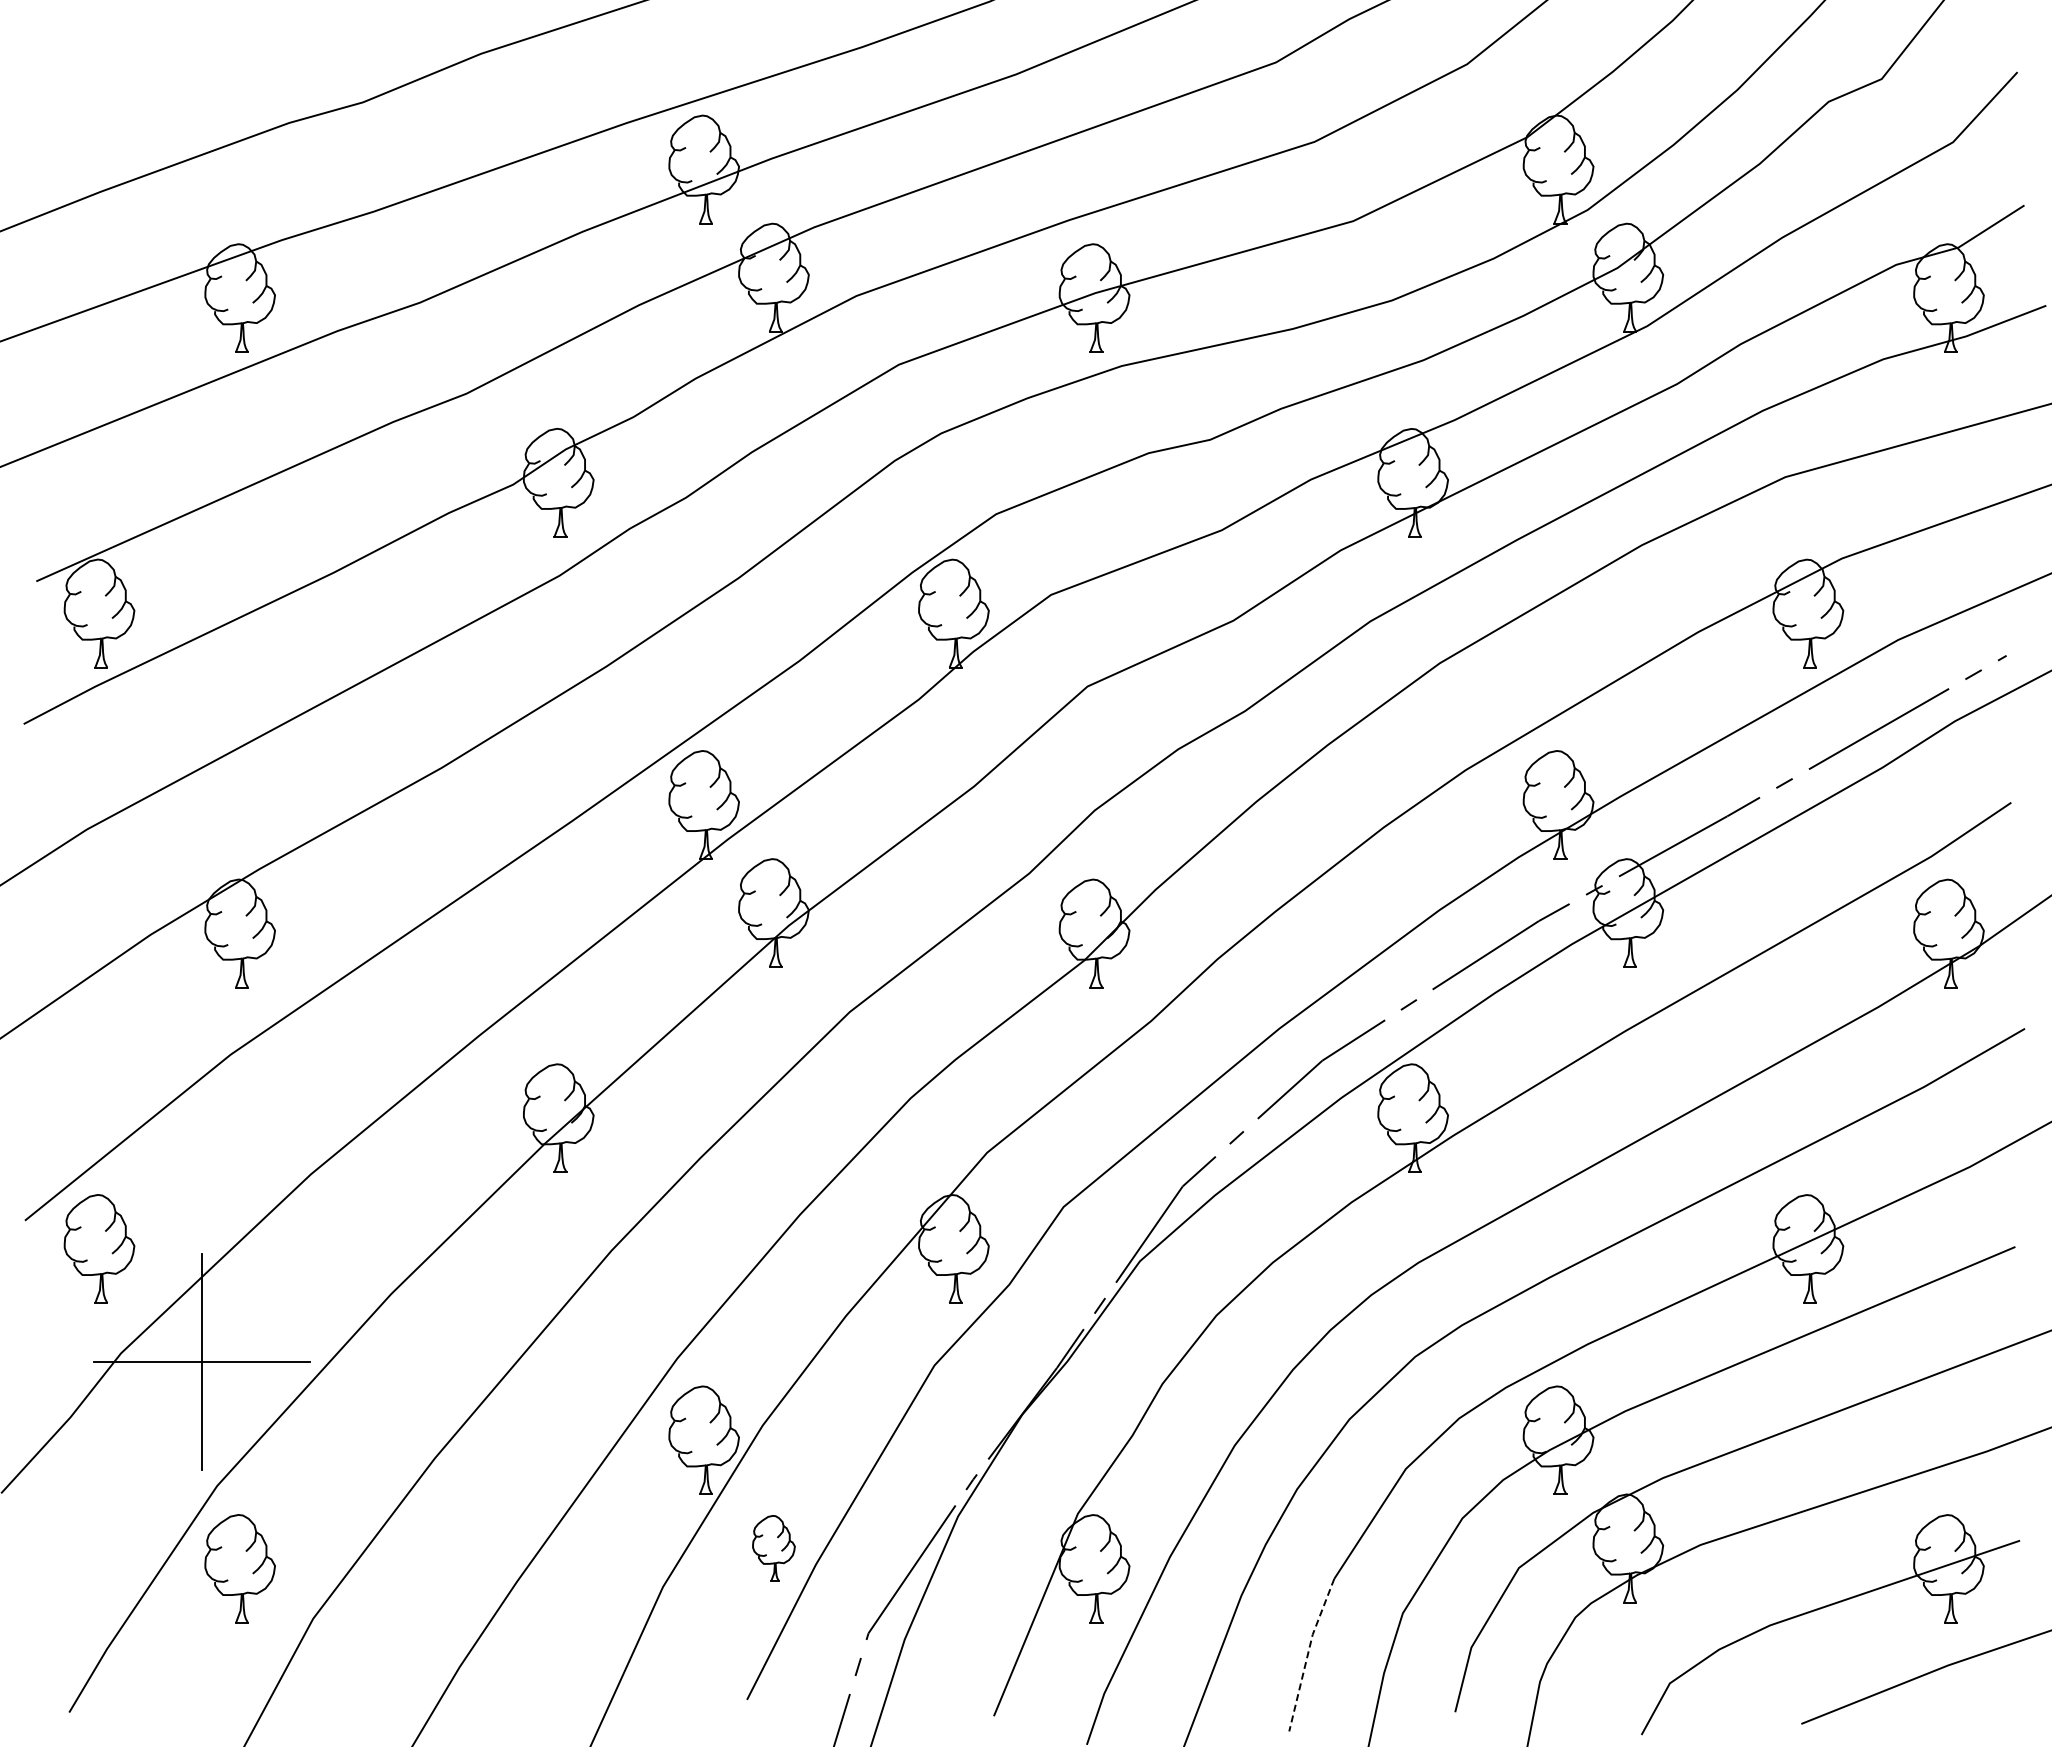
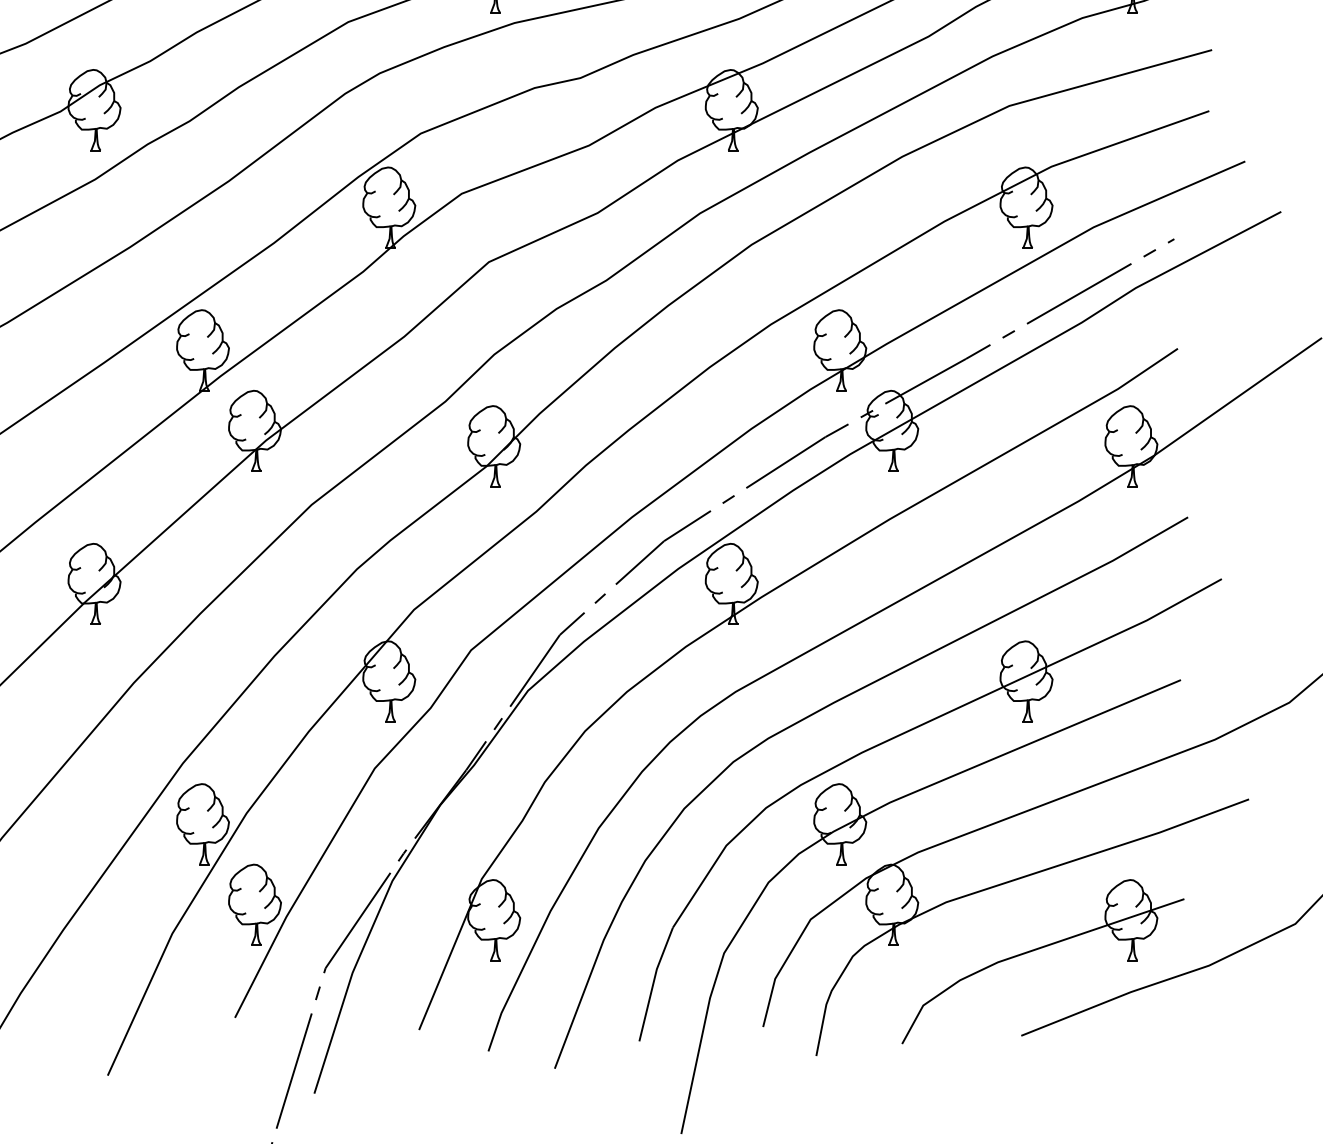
part: (773, 1547) -> (254, 904), size x1.67
line: (1308, 1653) -> (653, 983), dashed -> solid

